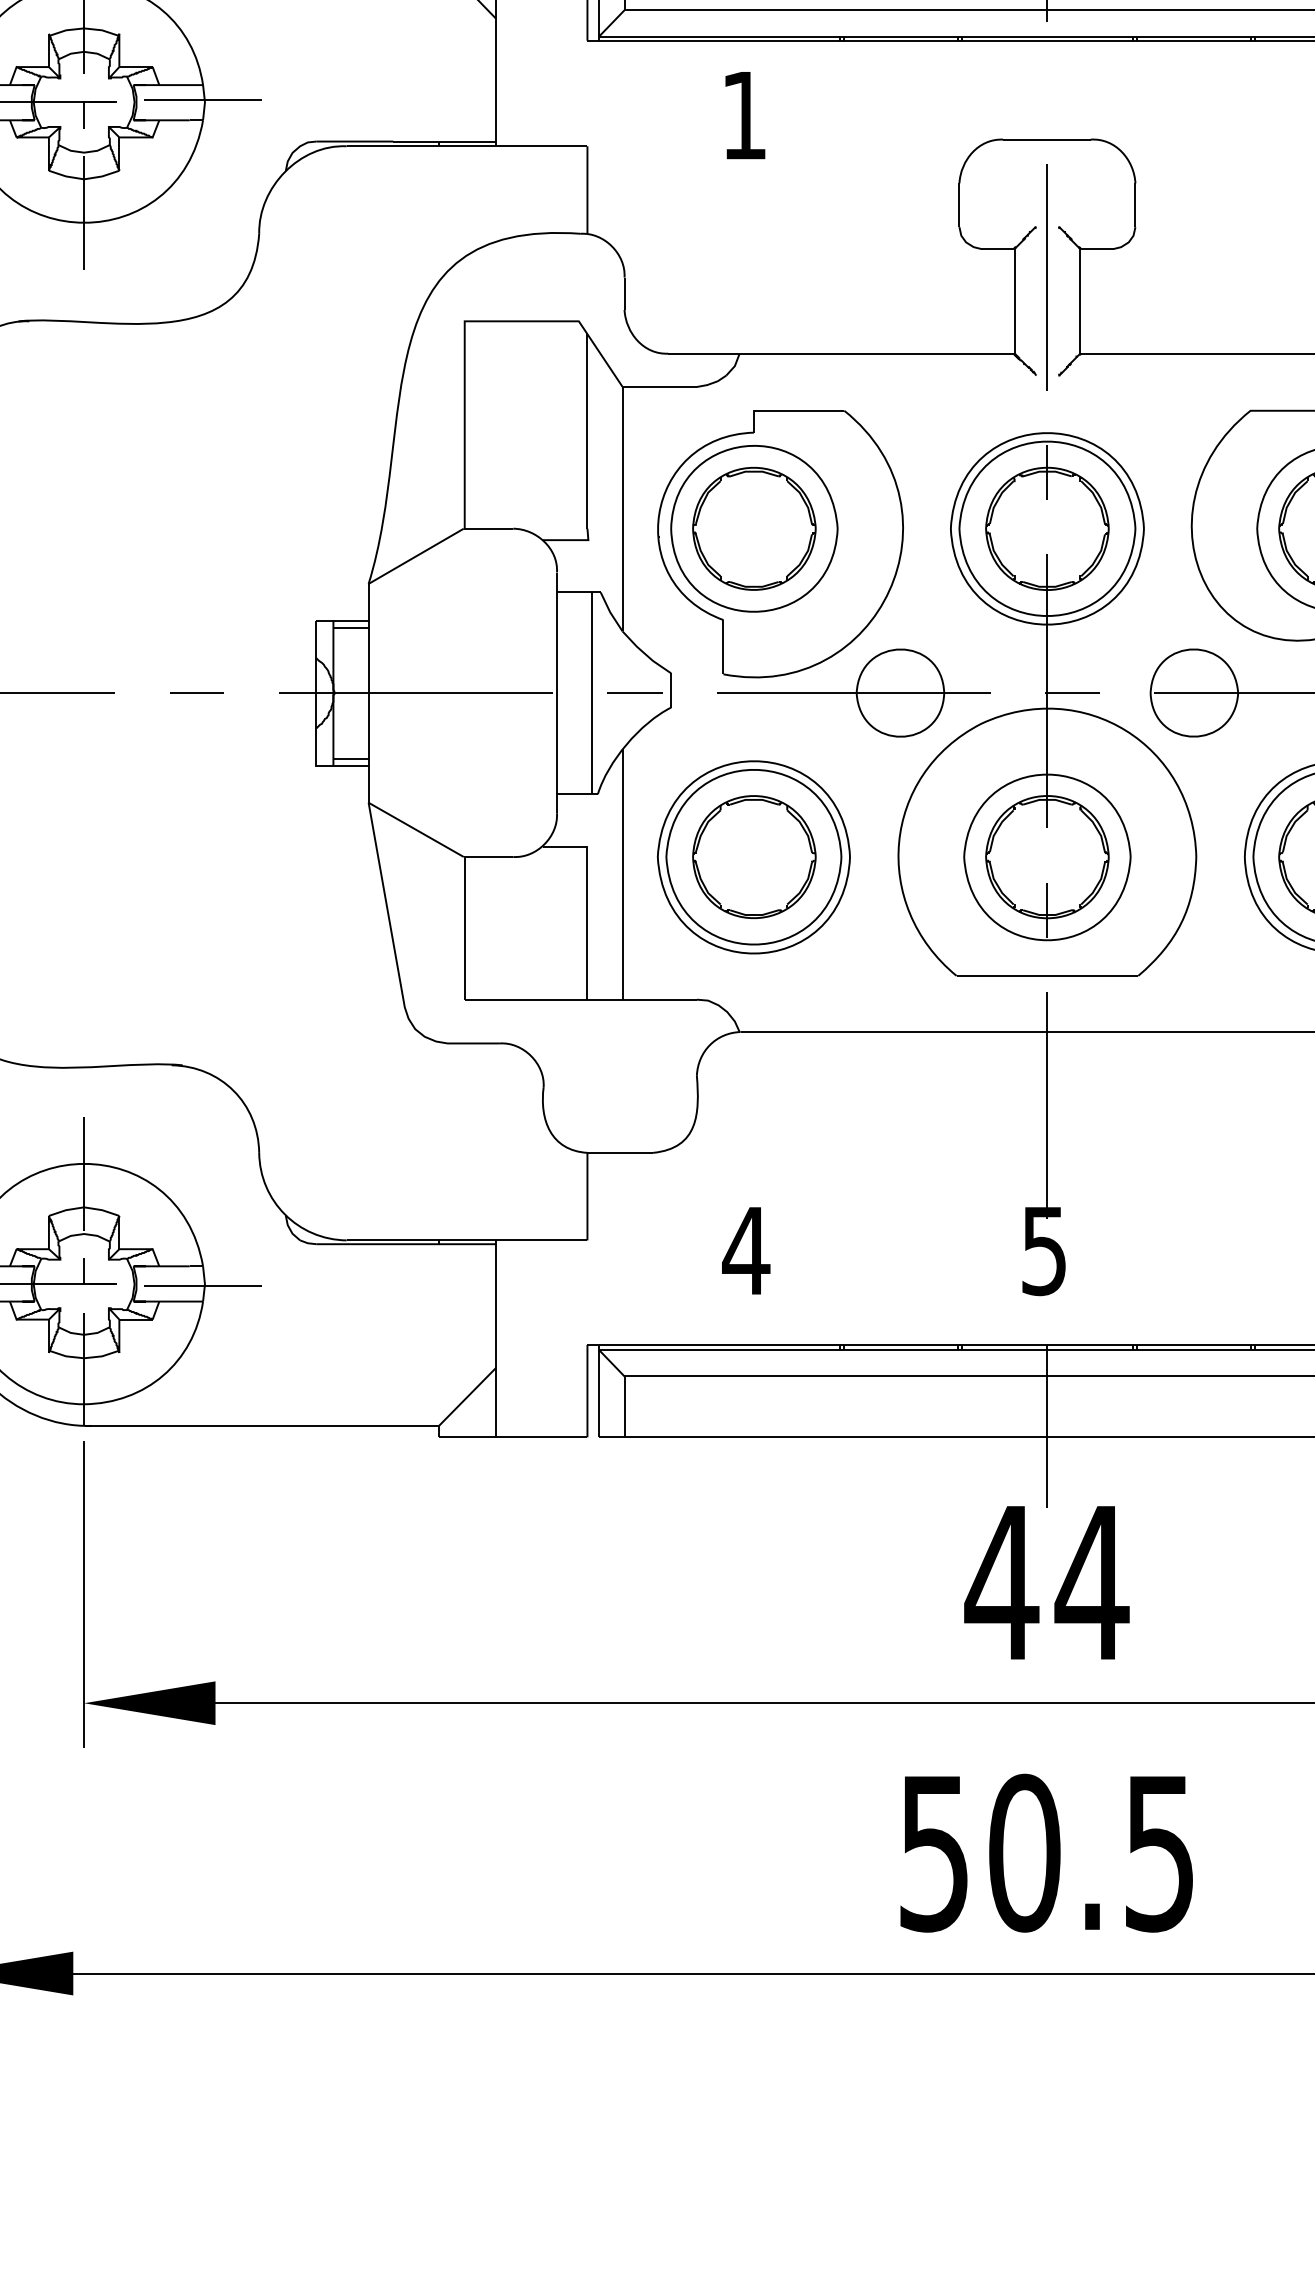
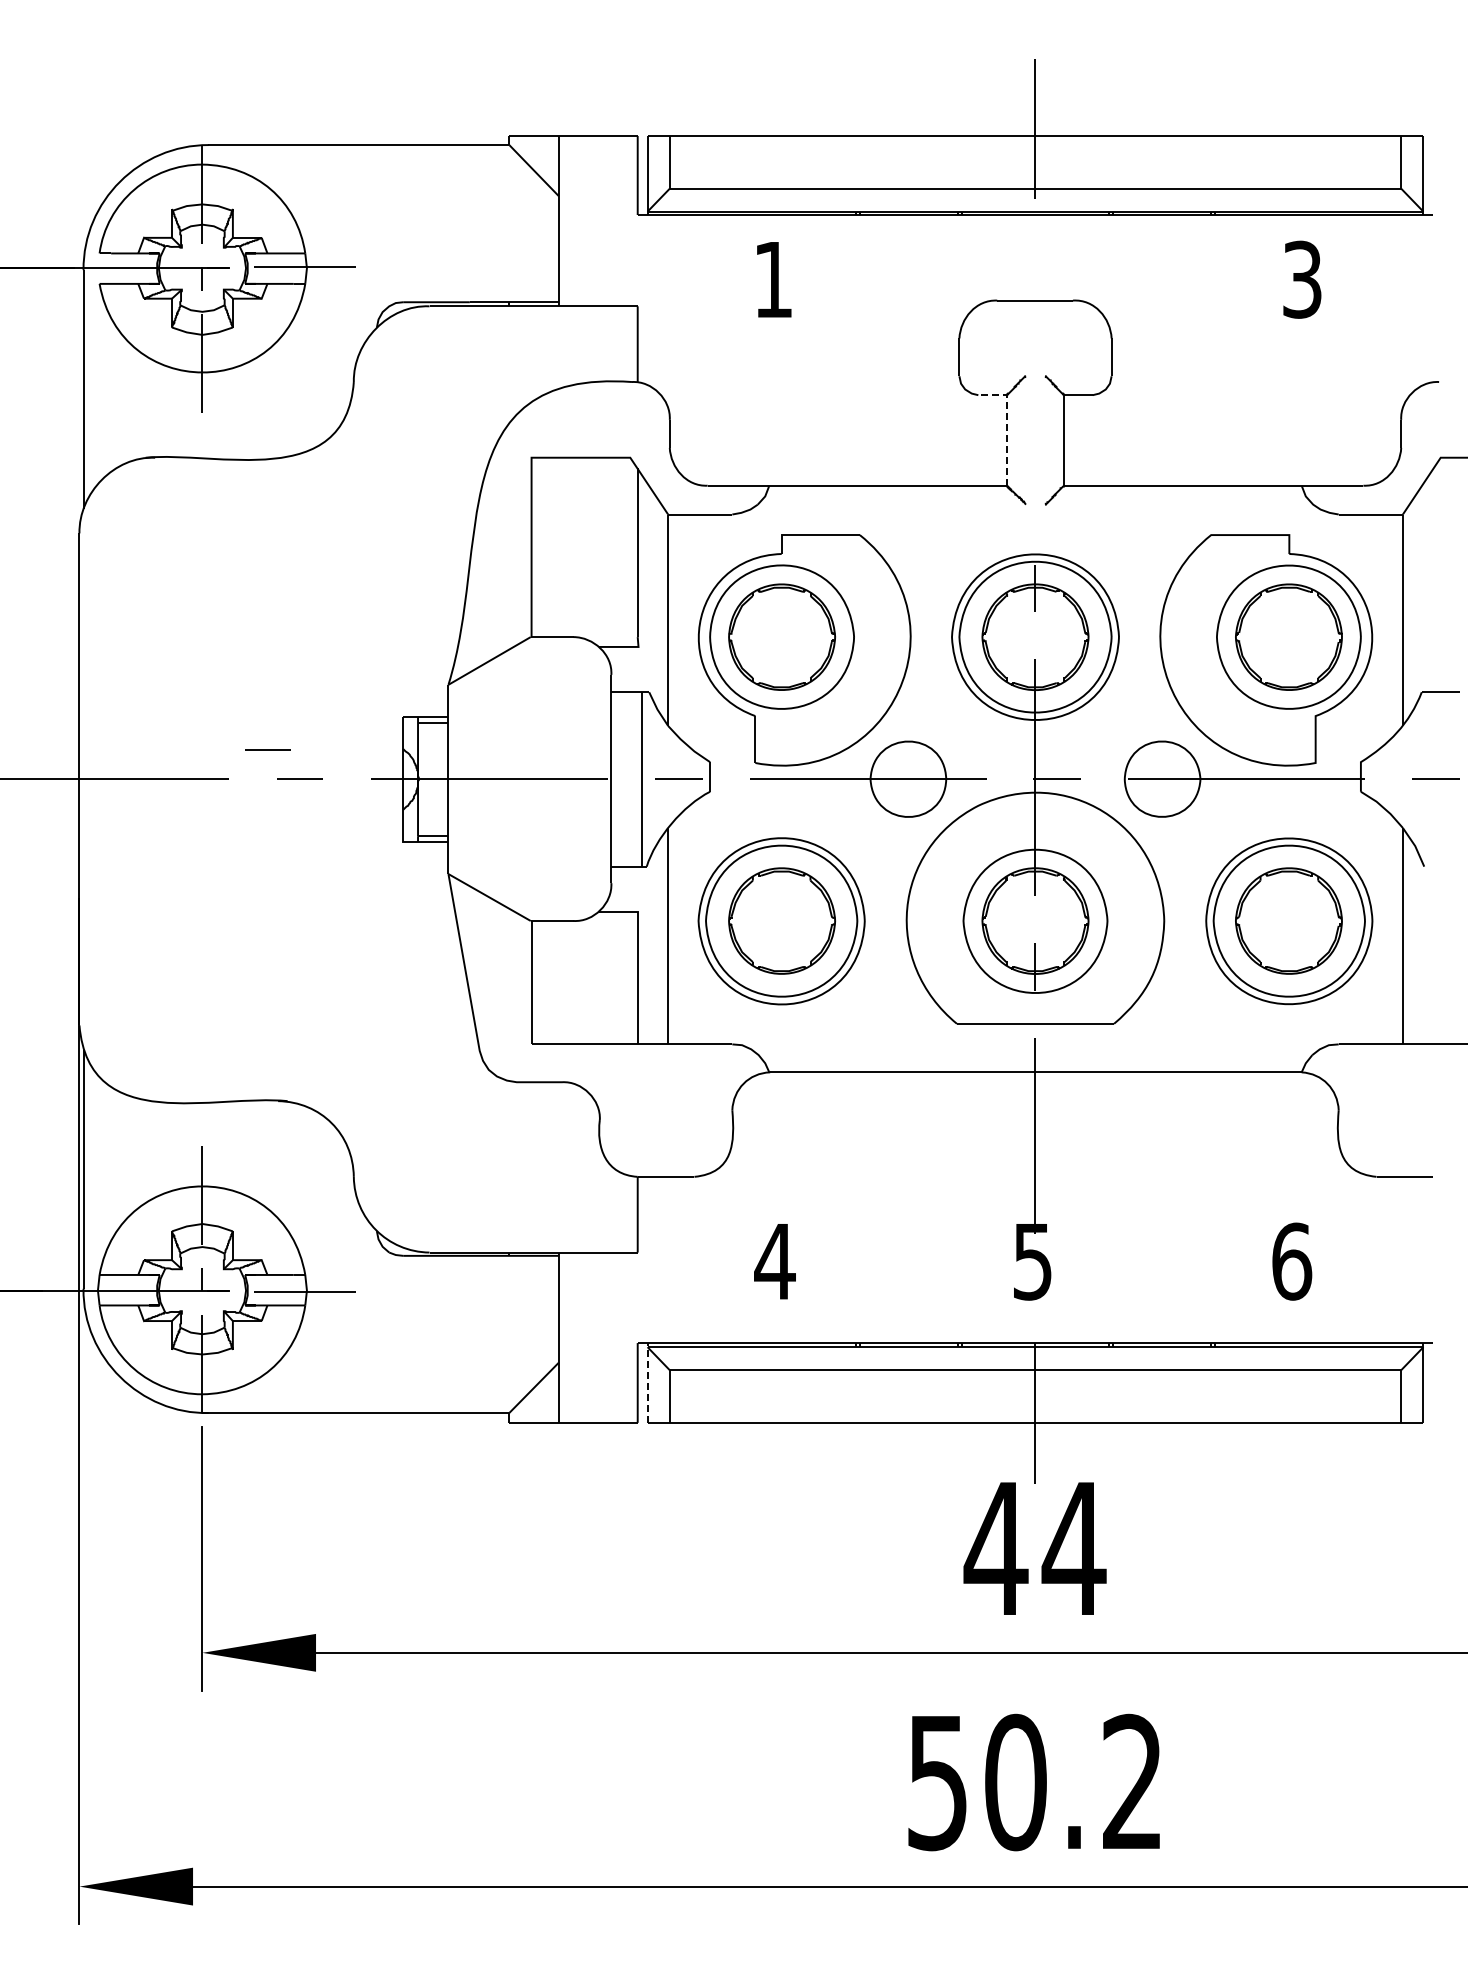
line: (1046, 277) -> (1034, 419), removed
line: (1015, 284) -> (1007, 425), solid -> dashed
line: (159, 658) -> (267, 749), added
line: (598, 1390) -> (647, 1382), solid -> dashed
text: (1159, 1853) -> (1132, 1782), 50.5 -> 50.2

